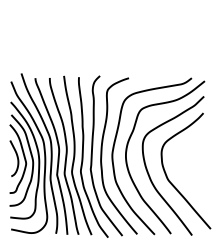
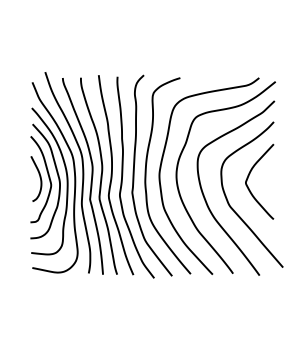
curve: (184, 156) -> (249, 176), added

